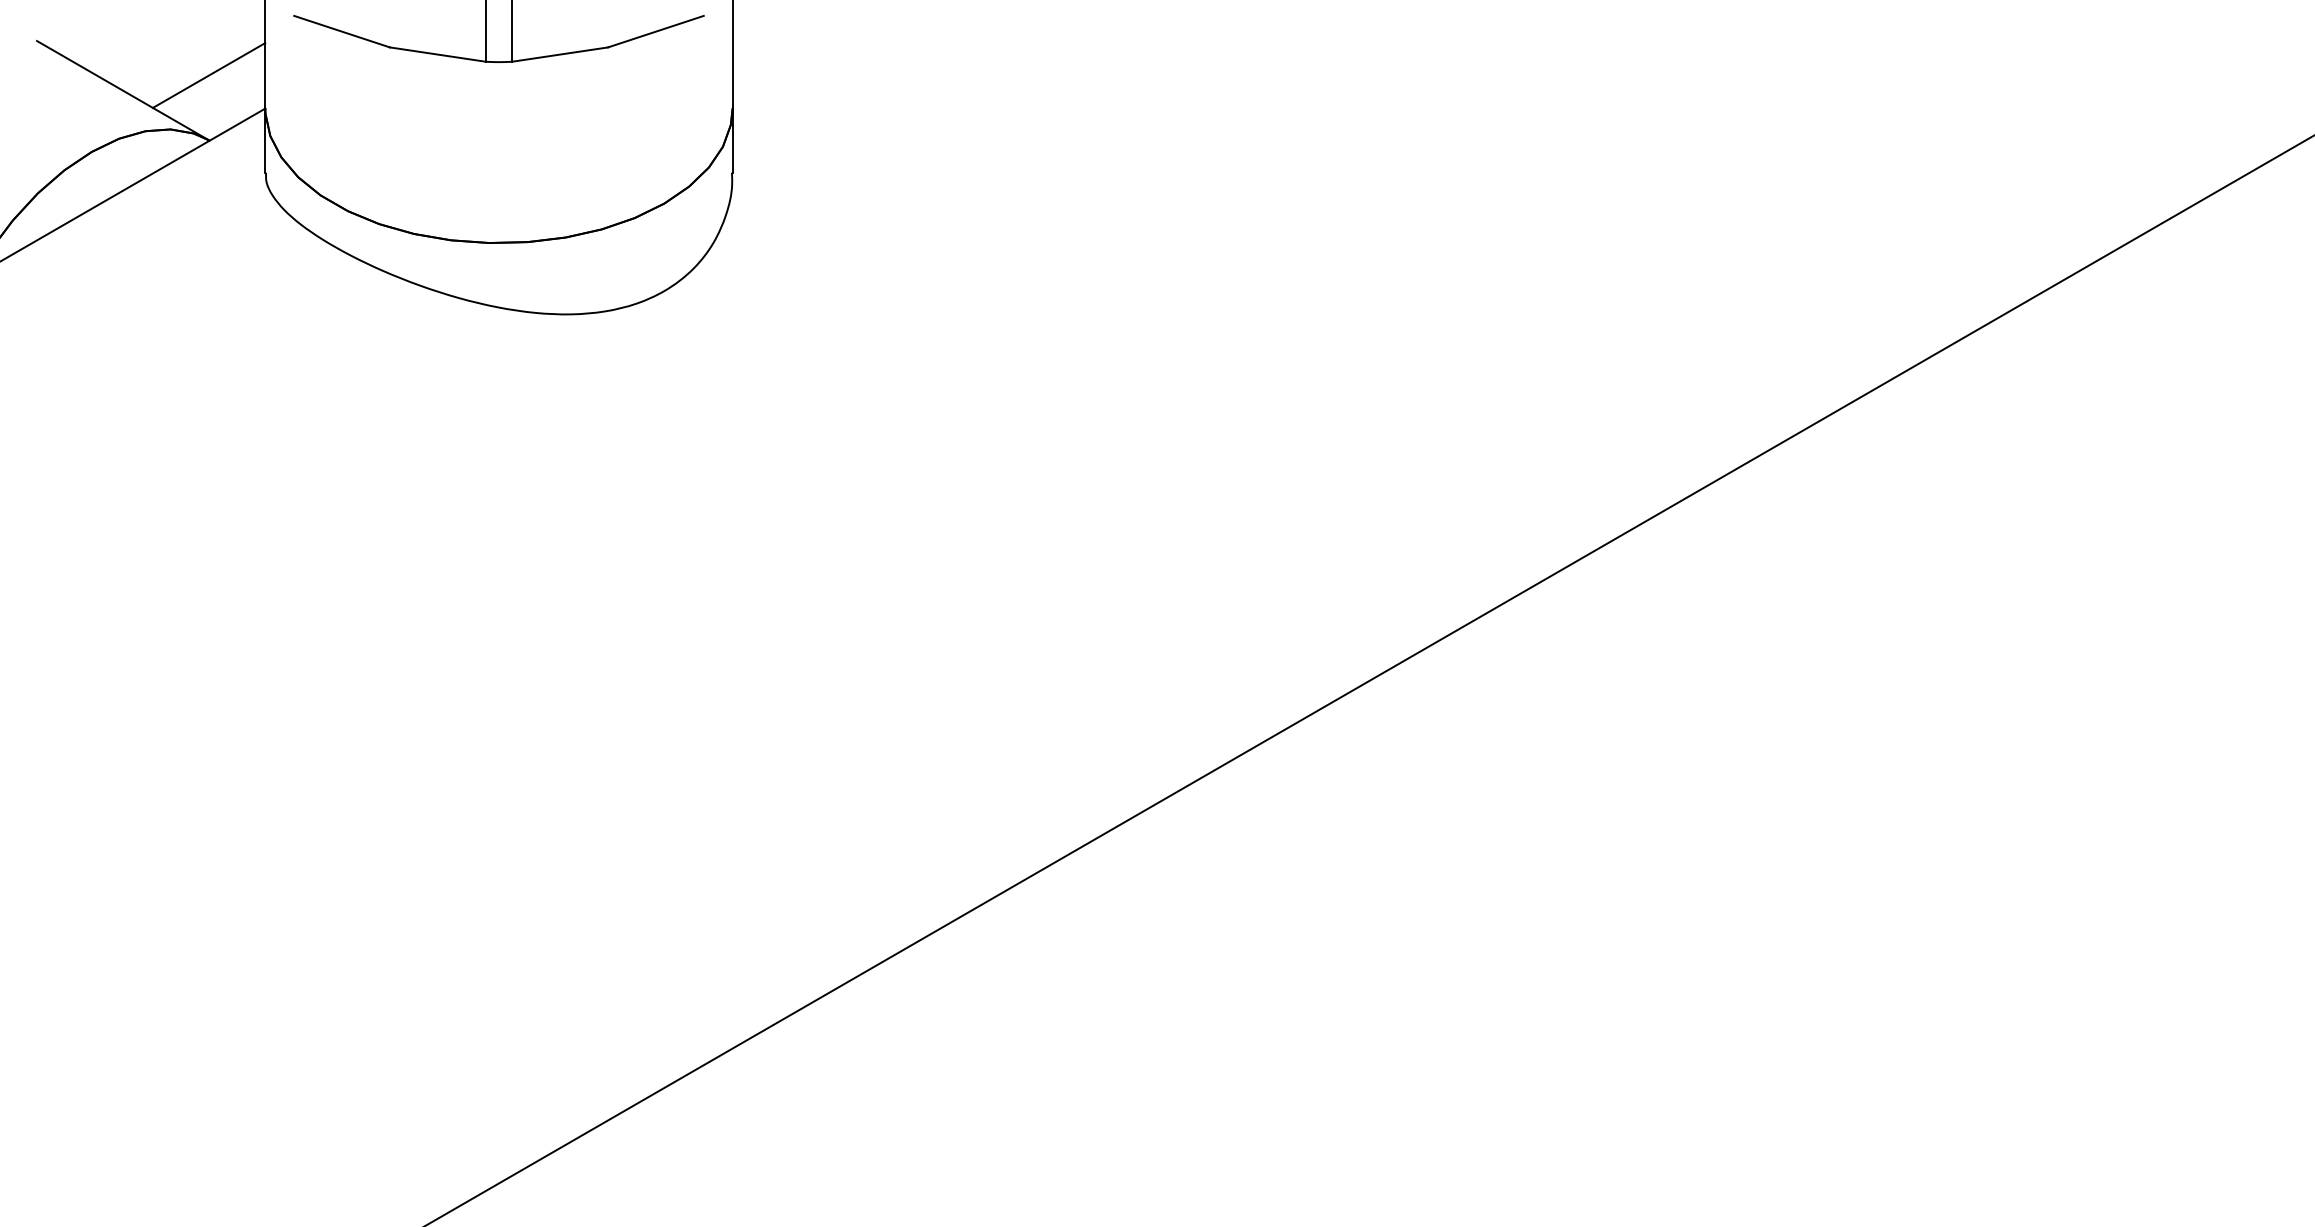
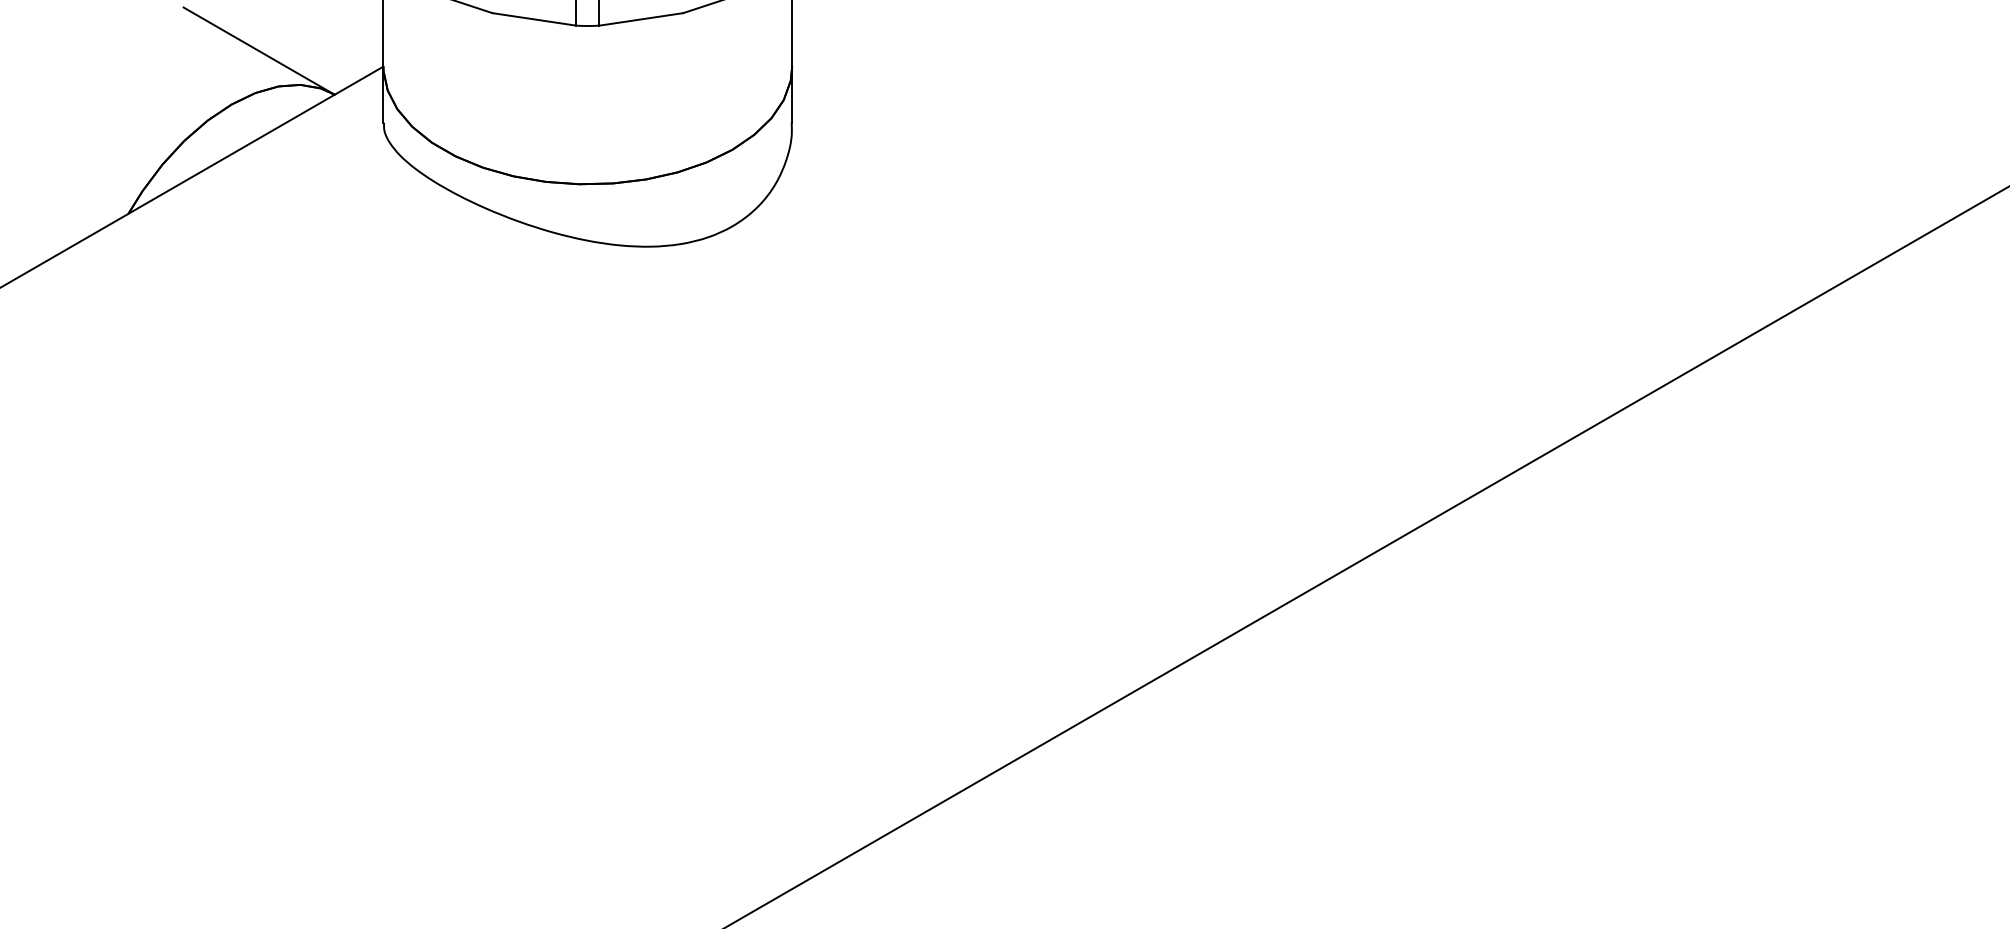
line: (208, 75) -> (333, 37), removed

